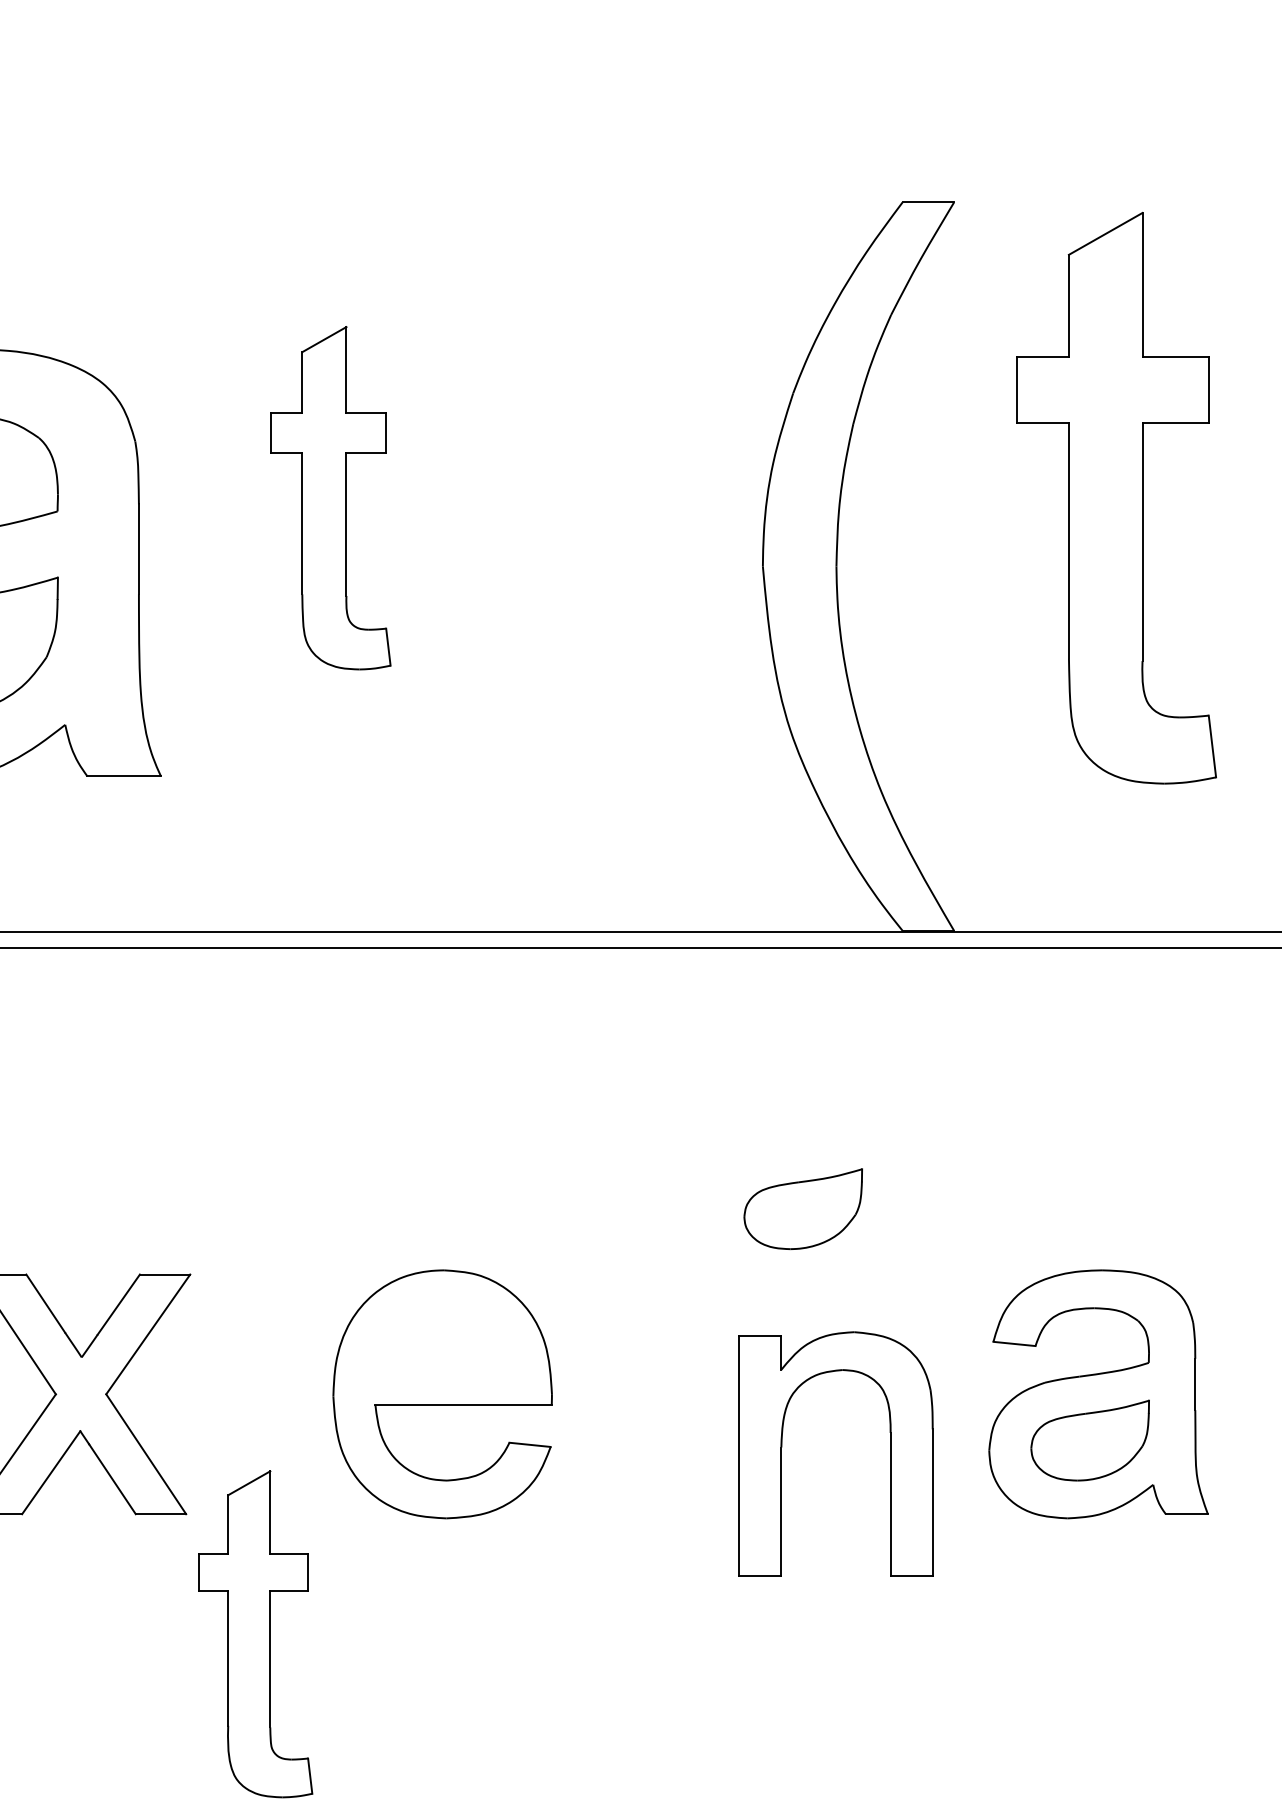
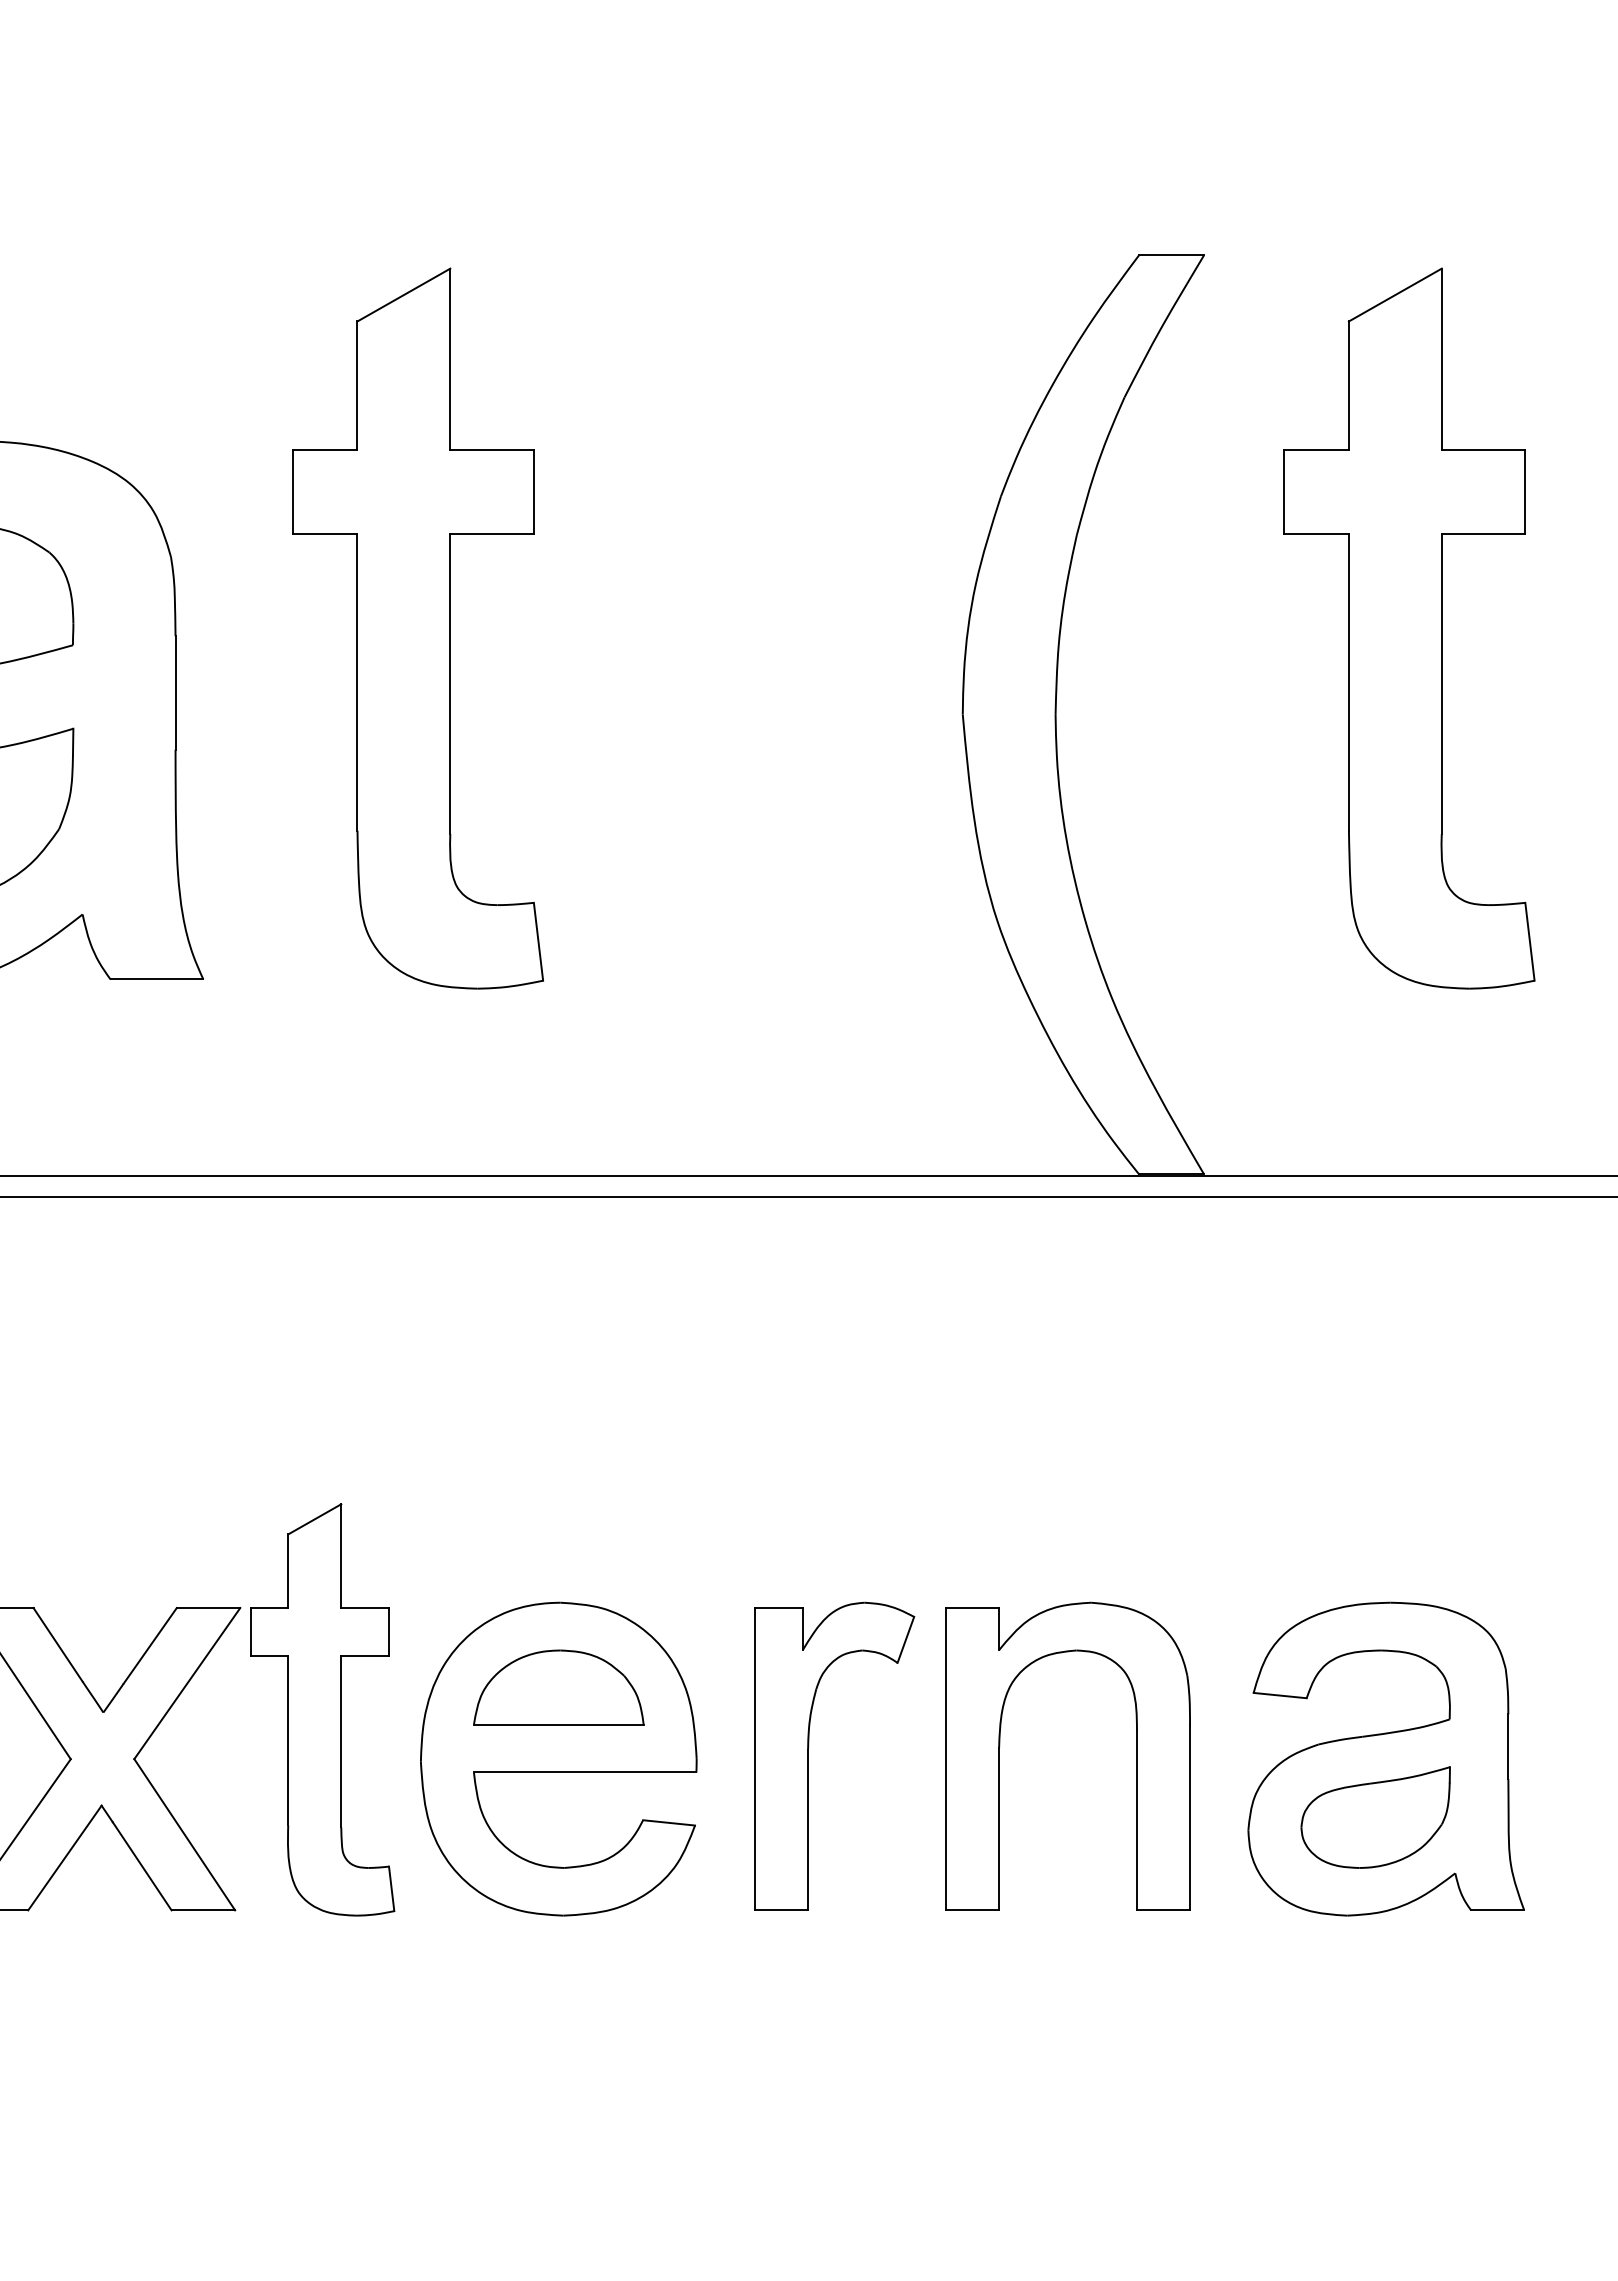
part: (330, 498) -> (417, 628), size x1.67
part: (803, 1209) -> (1013, 1525), removed
part: (442, 1337) -> (558, 1687), added
part: (640, 1391) -> (808, 1755), added
part: (782, 1445) -> (1000, 1745), moved
part: (255, 1633) -> (322, 1709), moved

